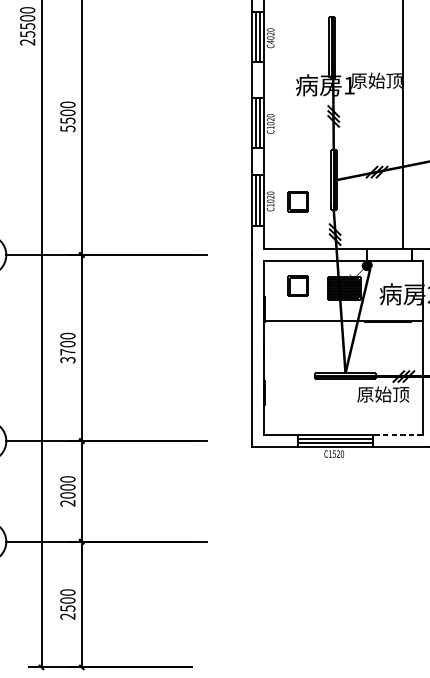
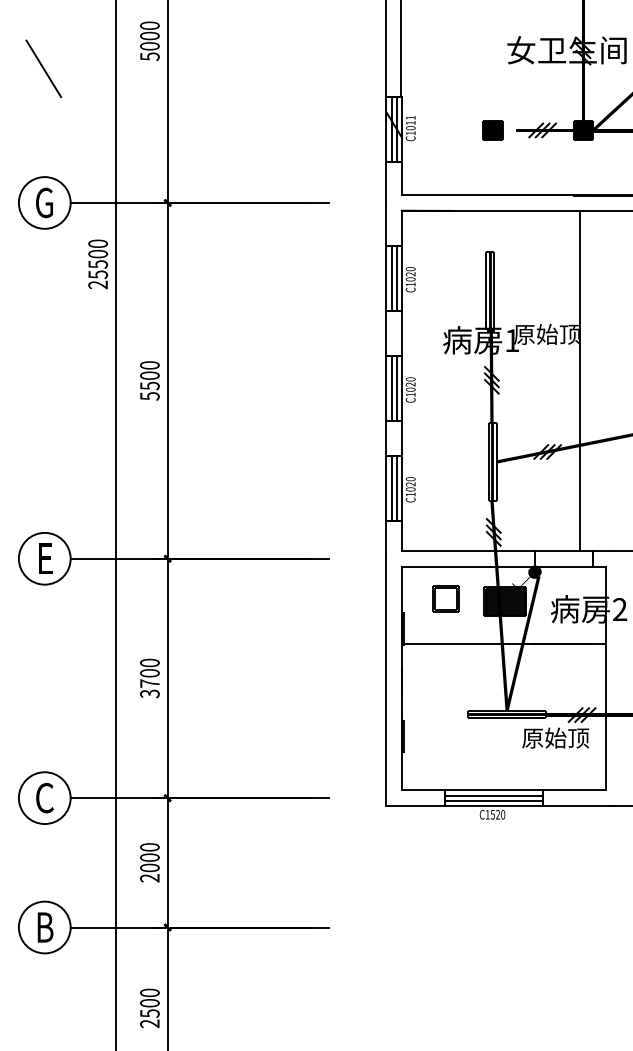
text: (270, 41) -> (410, 284), C4020 -> C1020
part: (297, 201) -> (445, 489), removed
line: (397, 435) -> (574, 790), dashed -> solid

